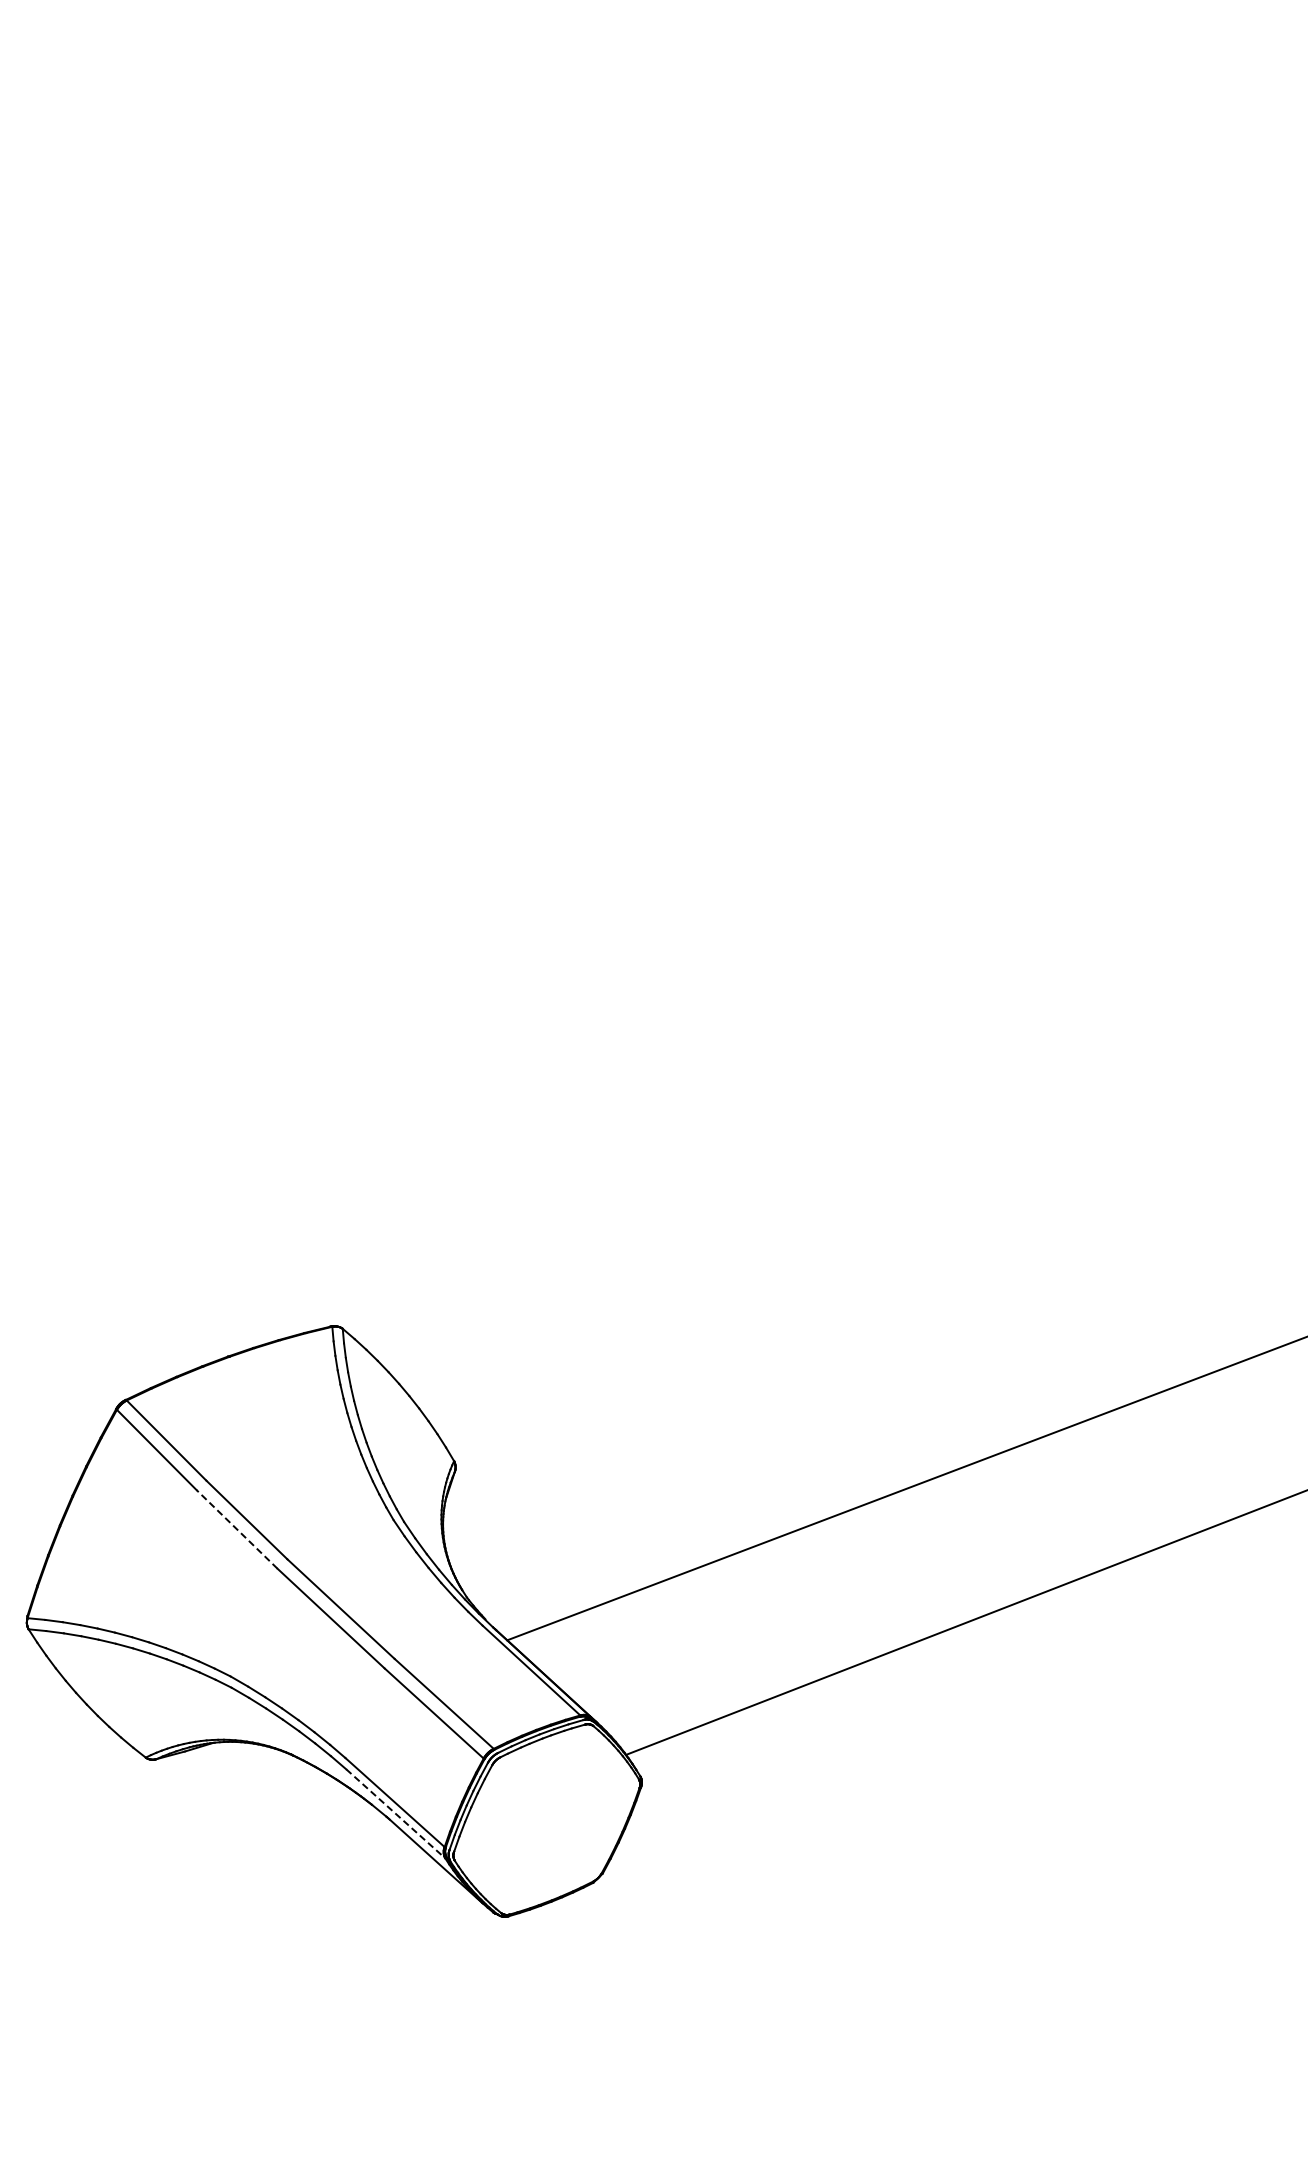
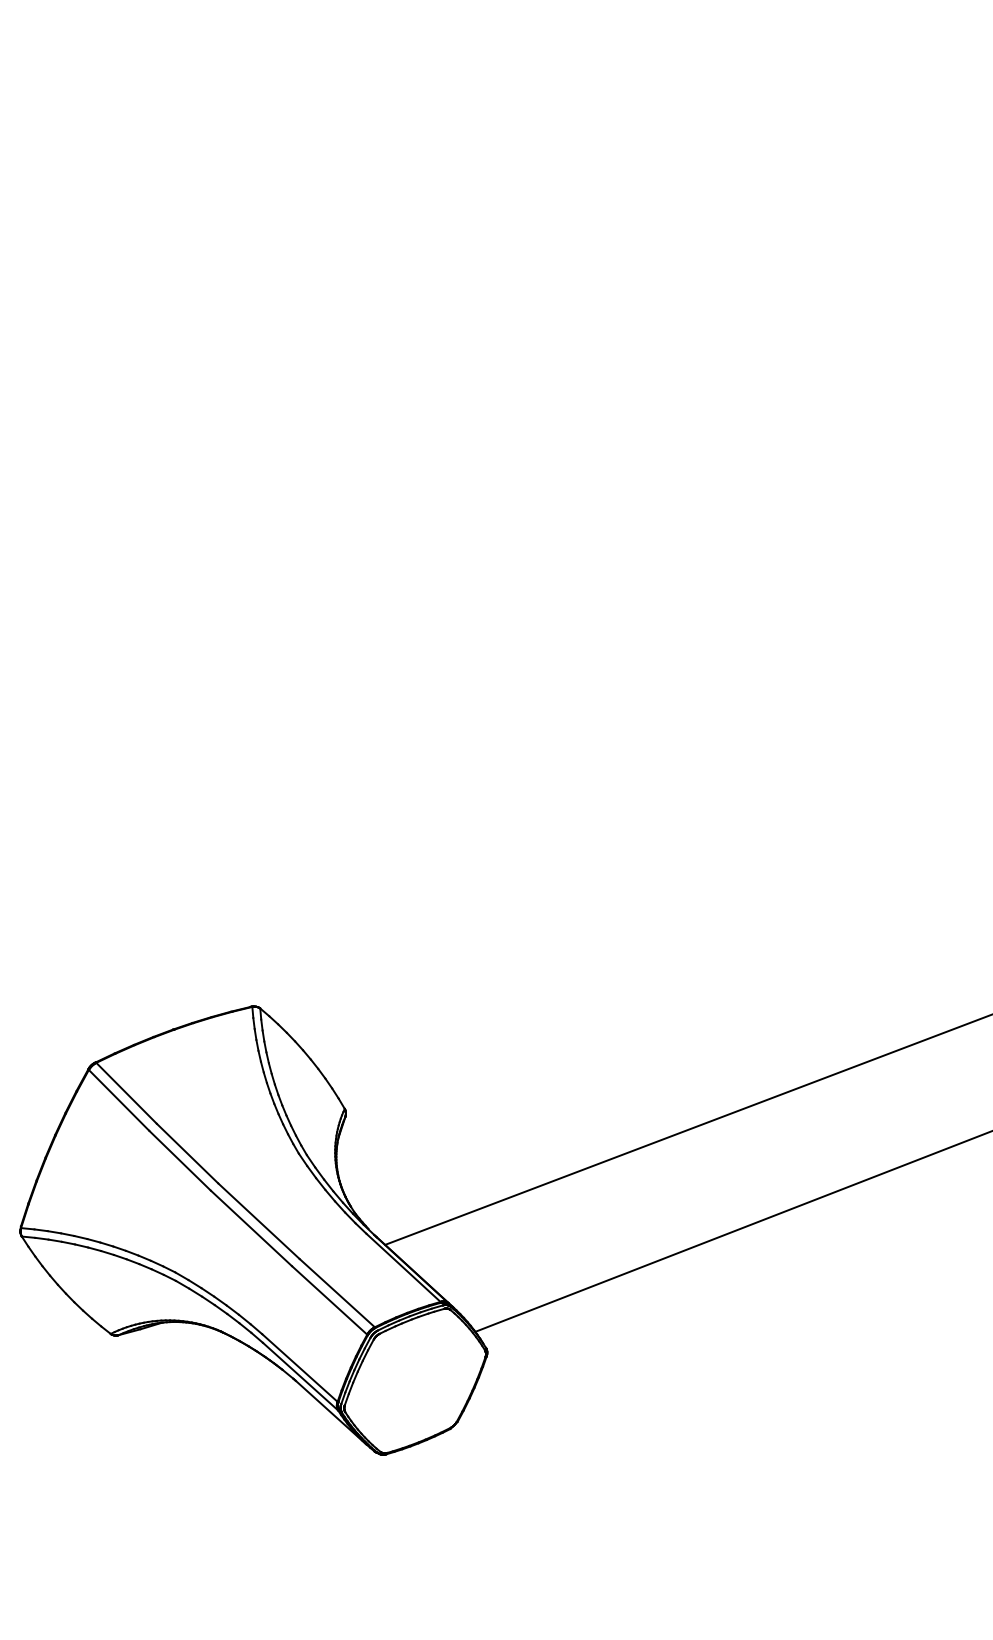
line: (237, 1529) -> (180, 1160), dashed -> solid
line: (395, 1813) -> (300, 1376), dashed -> solid

